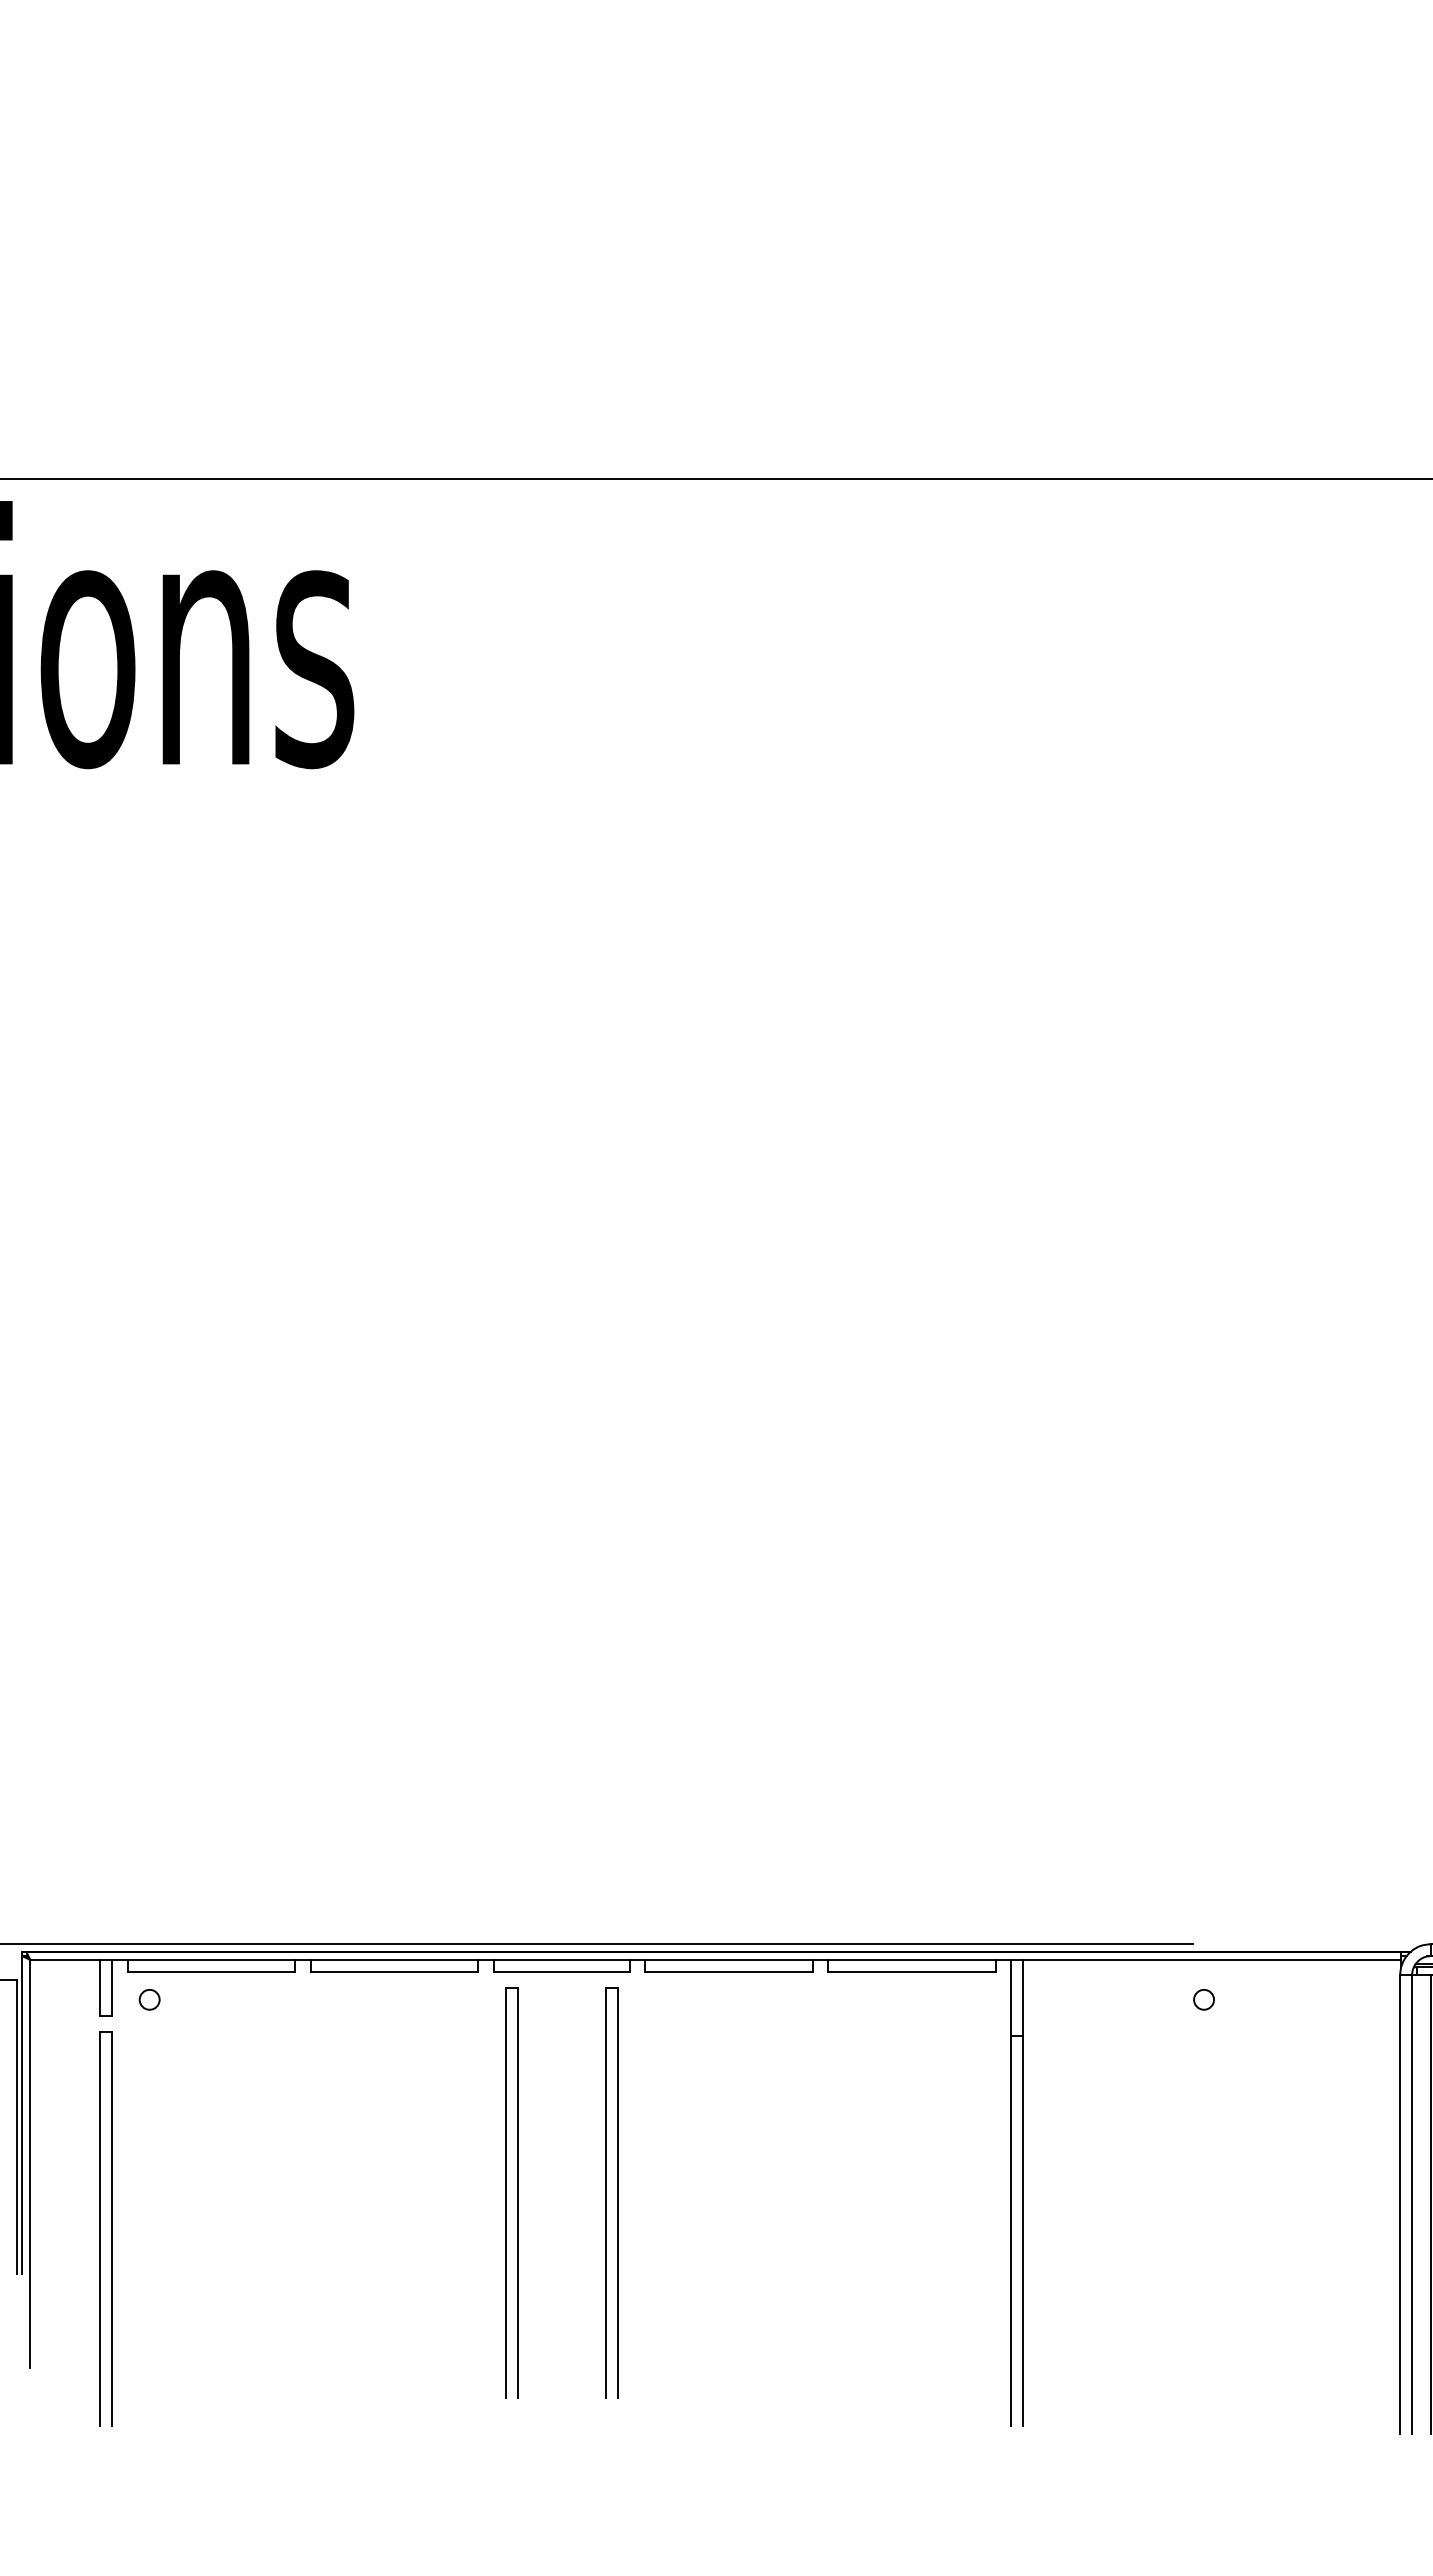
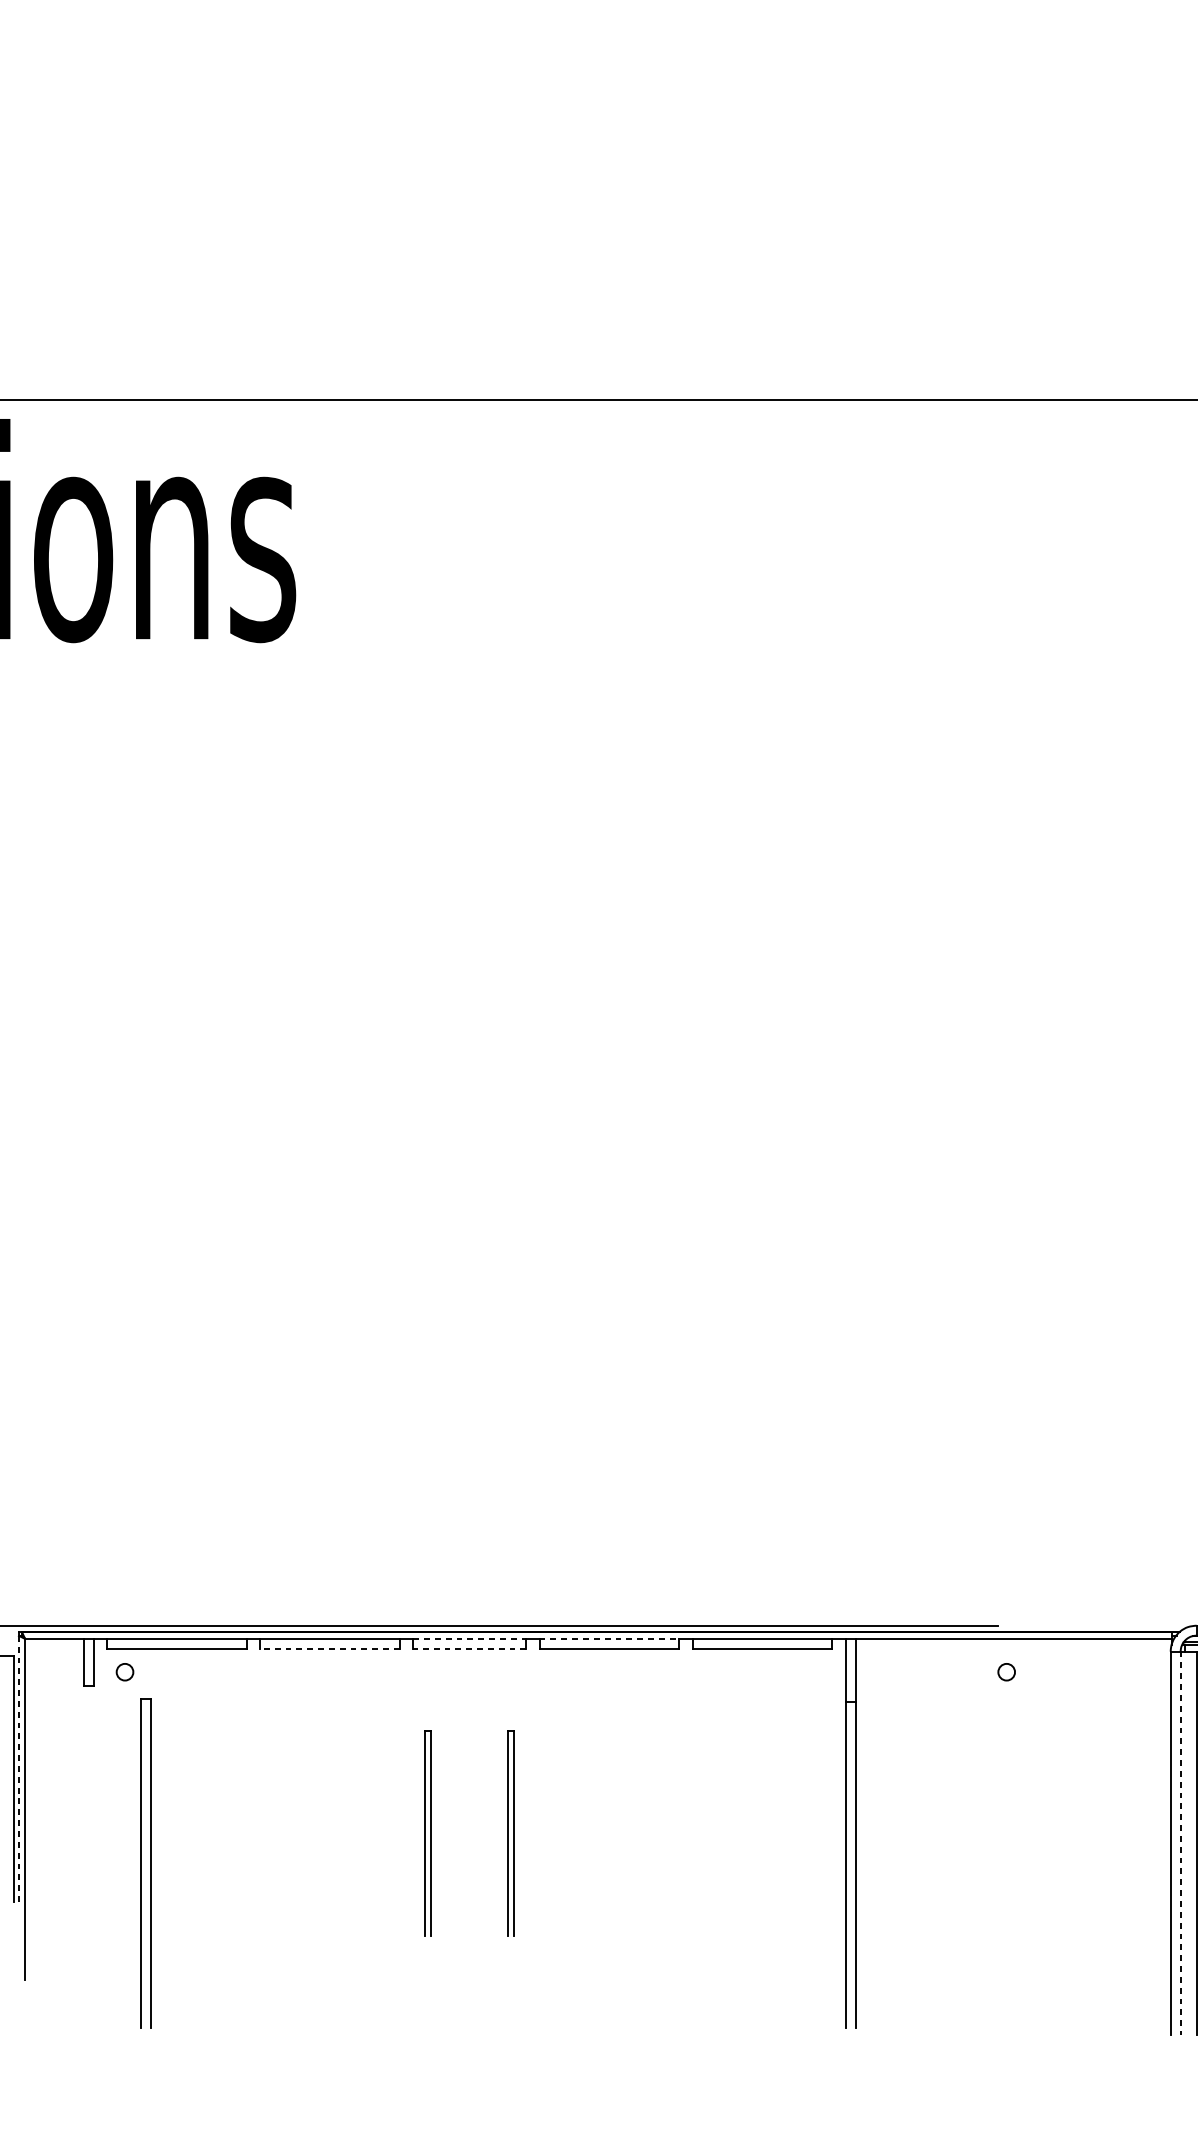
line: (561, 1960) -> (469, 1639), solid -> dashed
line: (729, 1960) -> (609, 1639), solid -> dashed
line: (394, 1971) -> (329, 1648), solid -> dashed
line: (561, 1971) -> (469, 1648), solid -> dashed
line: (22, 2115) -> (18, 1768), solid -> dashed
part: (511, 2192) -> (427, 1833), size x0.6
part: (611, 2192) -> (511, 1833), size x0.6
line: (1412, 2204) -> (1180, 1843), solid -> dashed
part: (105, 2228) -> (145, 1863), moved

